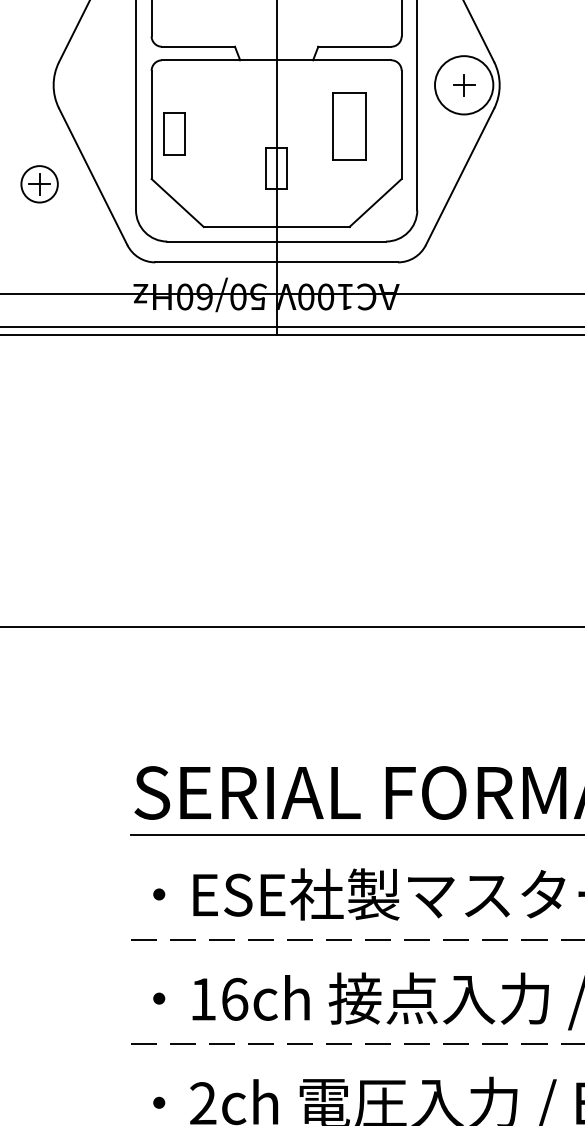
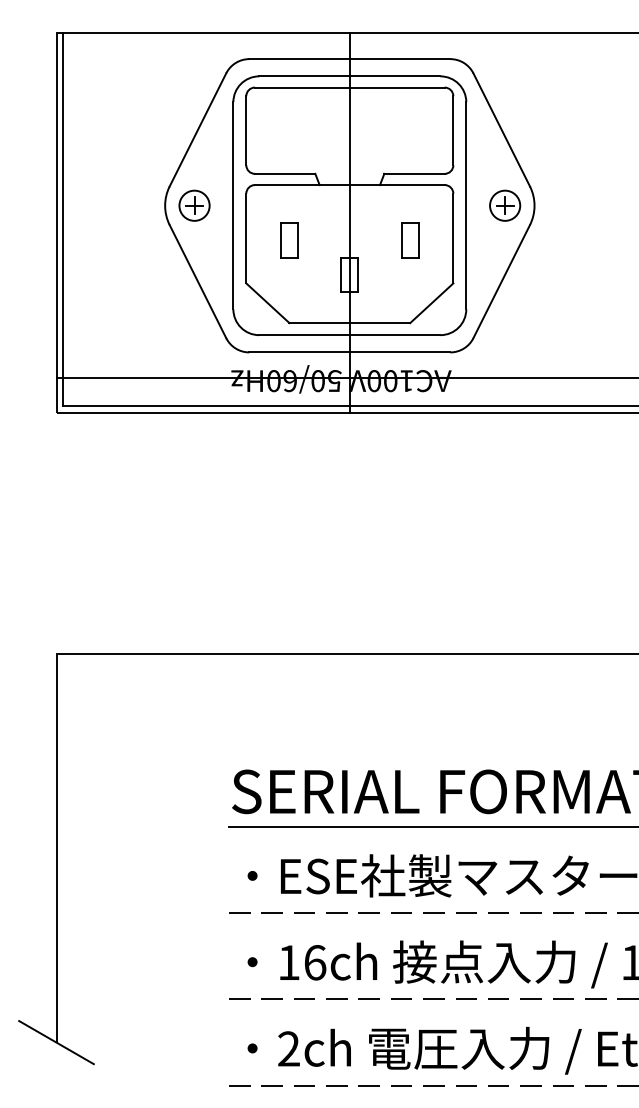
circle: (464, 84) -> (505, 205), size x0.62
part: (349, 127) -> (410, 240), size x0.62
part: (174, 134) -> (289, 240), moved
part: (39, 183) -> (194, 205), moved

